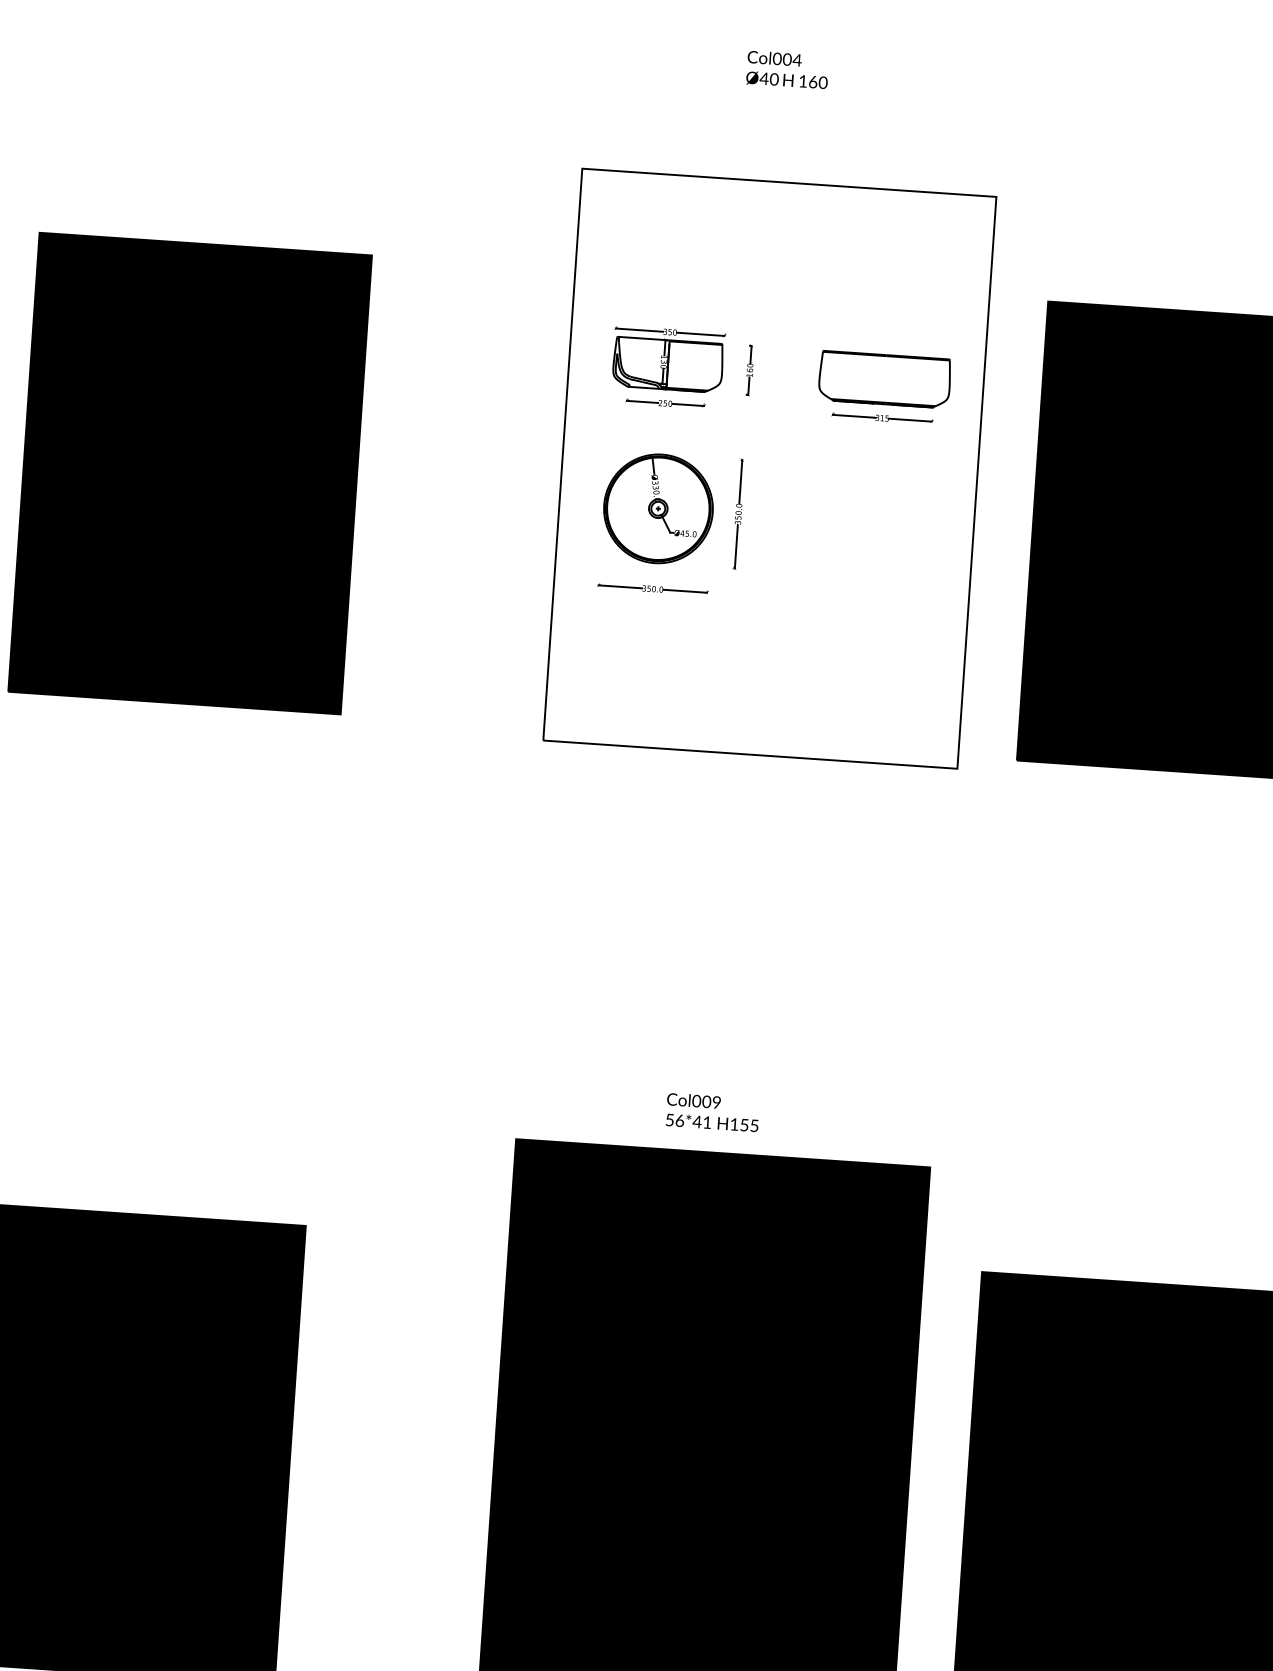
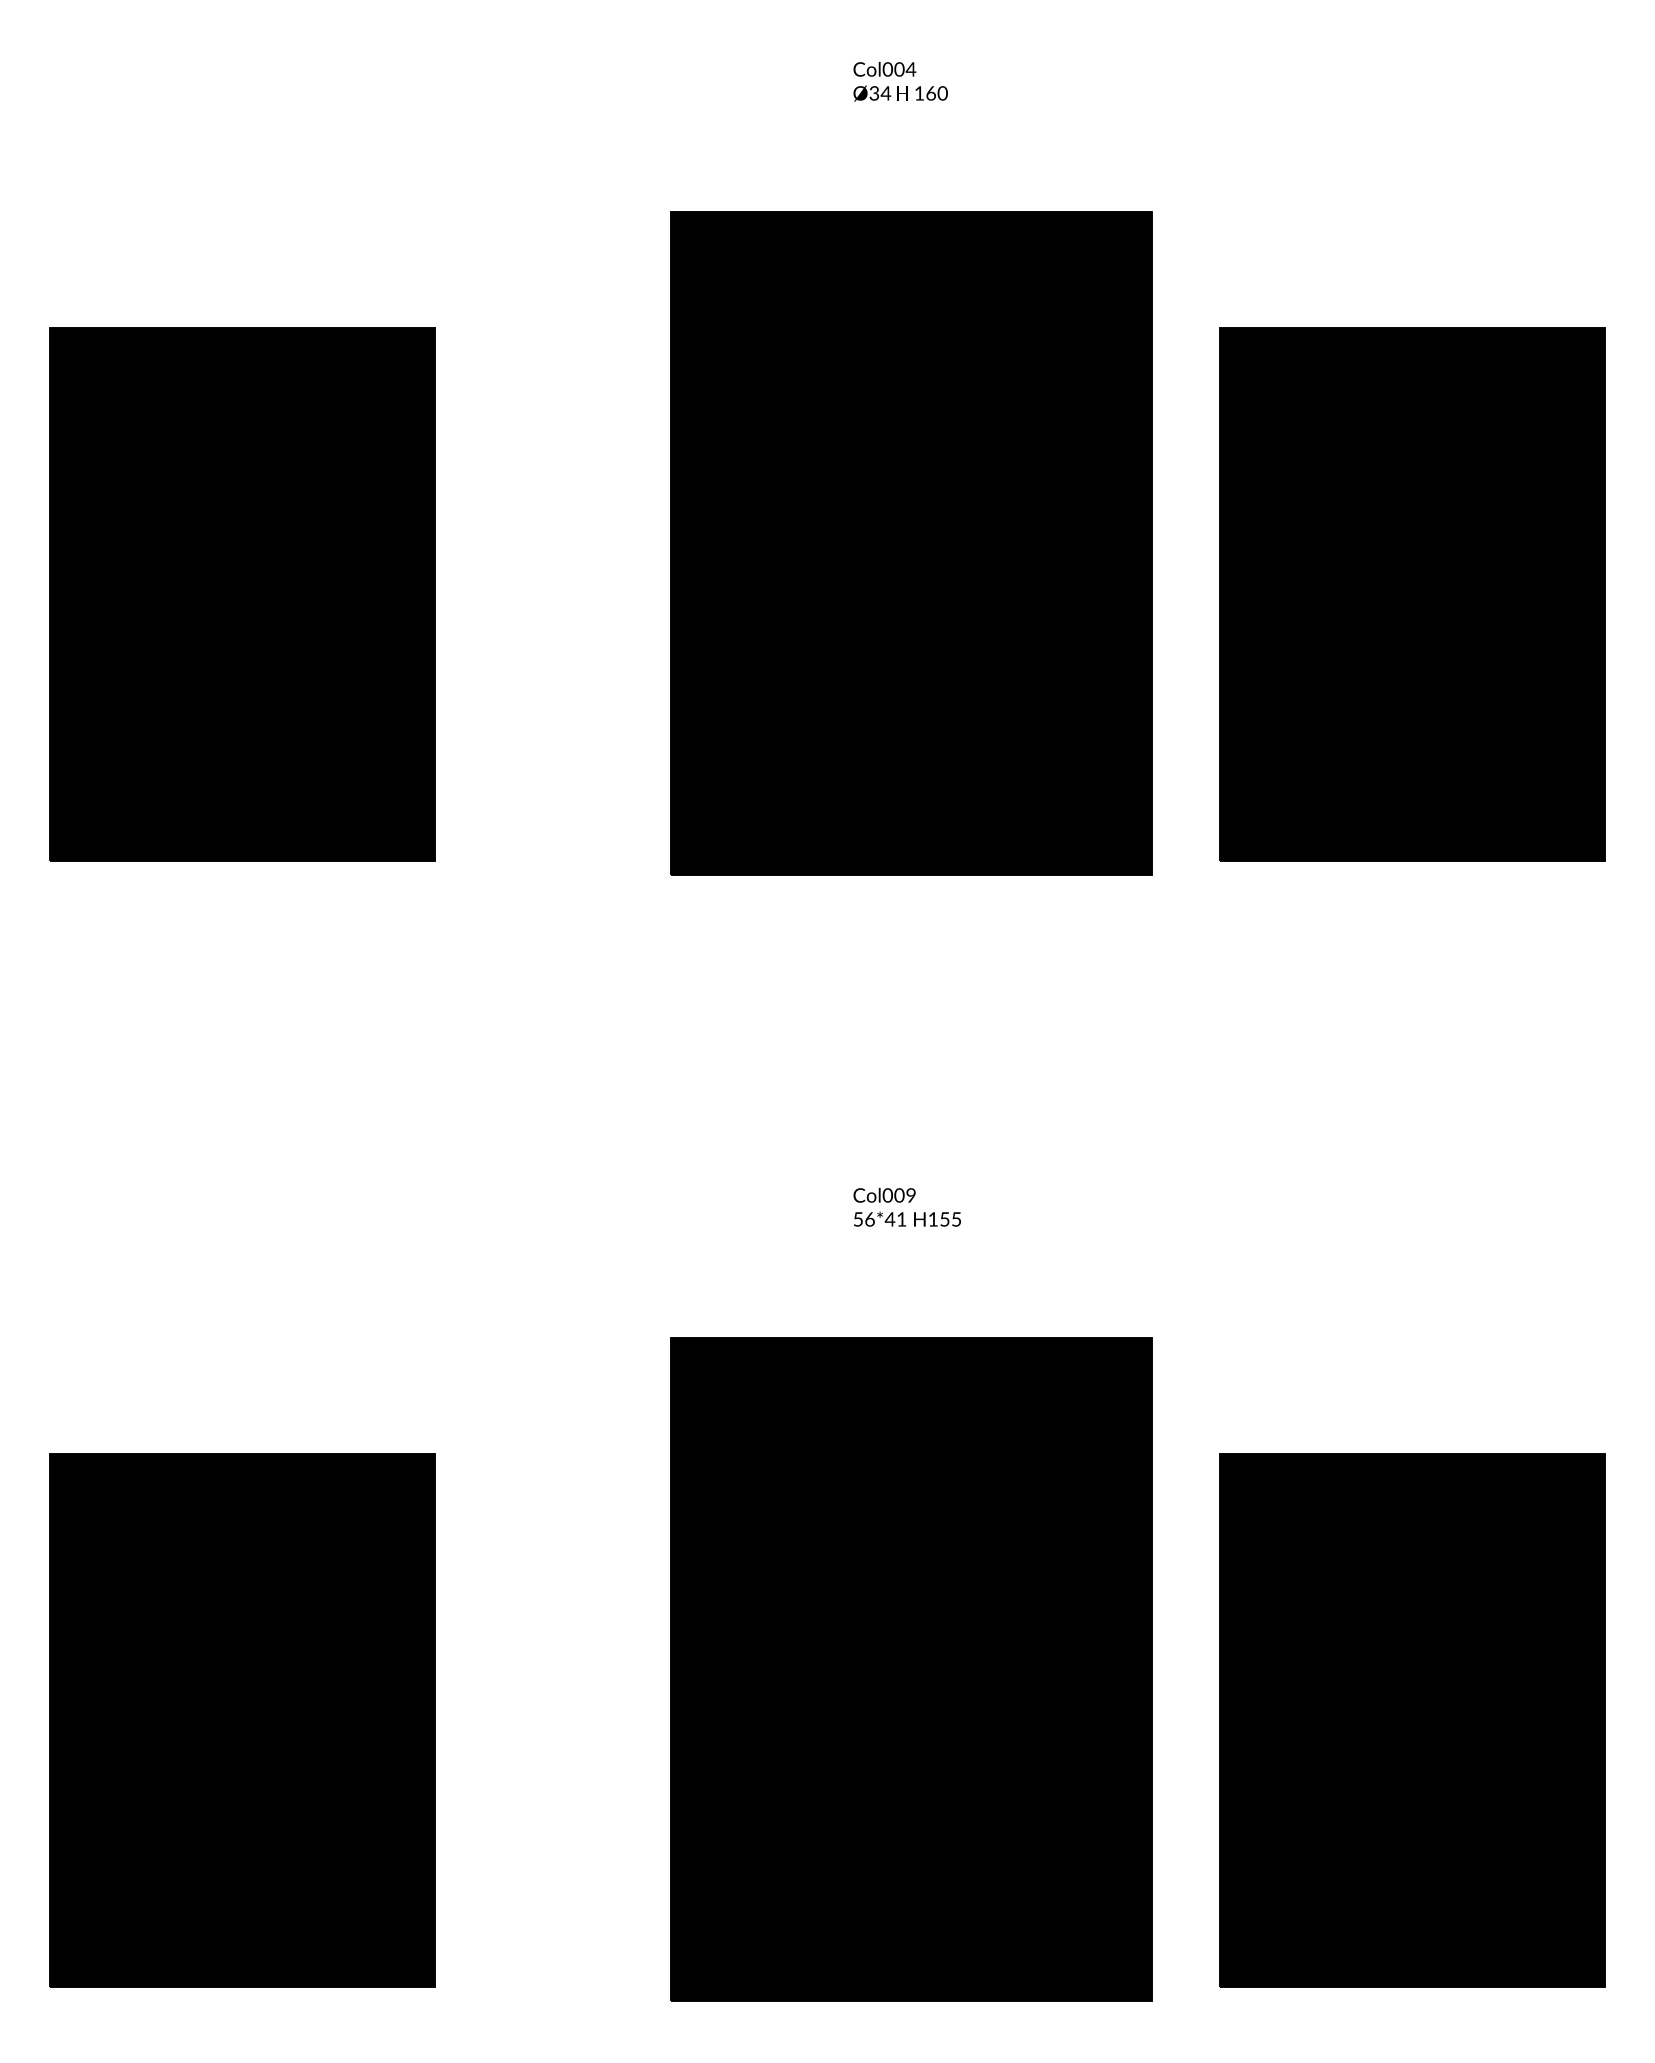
text: (769, 79) -> (880, 93), Ø40 -> Ø34
fill: (637, 362) -> (750, 431), added
fill: (769, 468) -> (911, 543), added
text: (712, 1112) -> (906, 1207), moved

